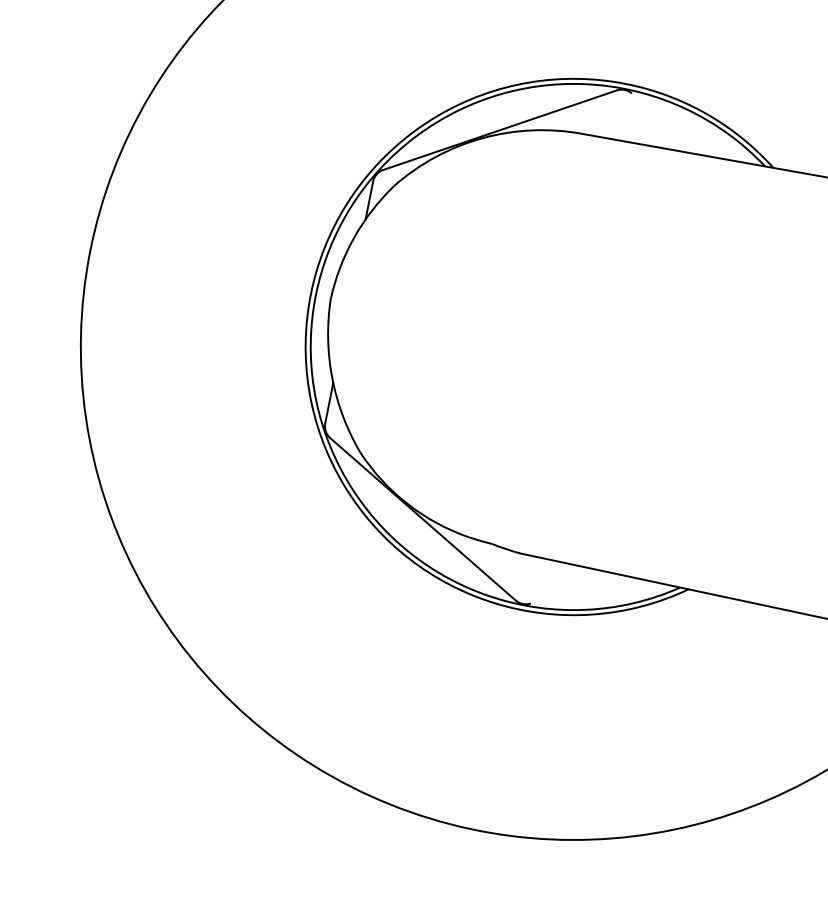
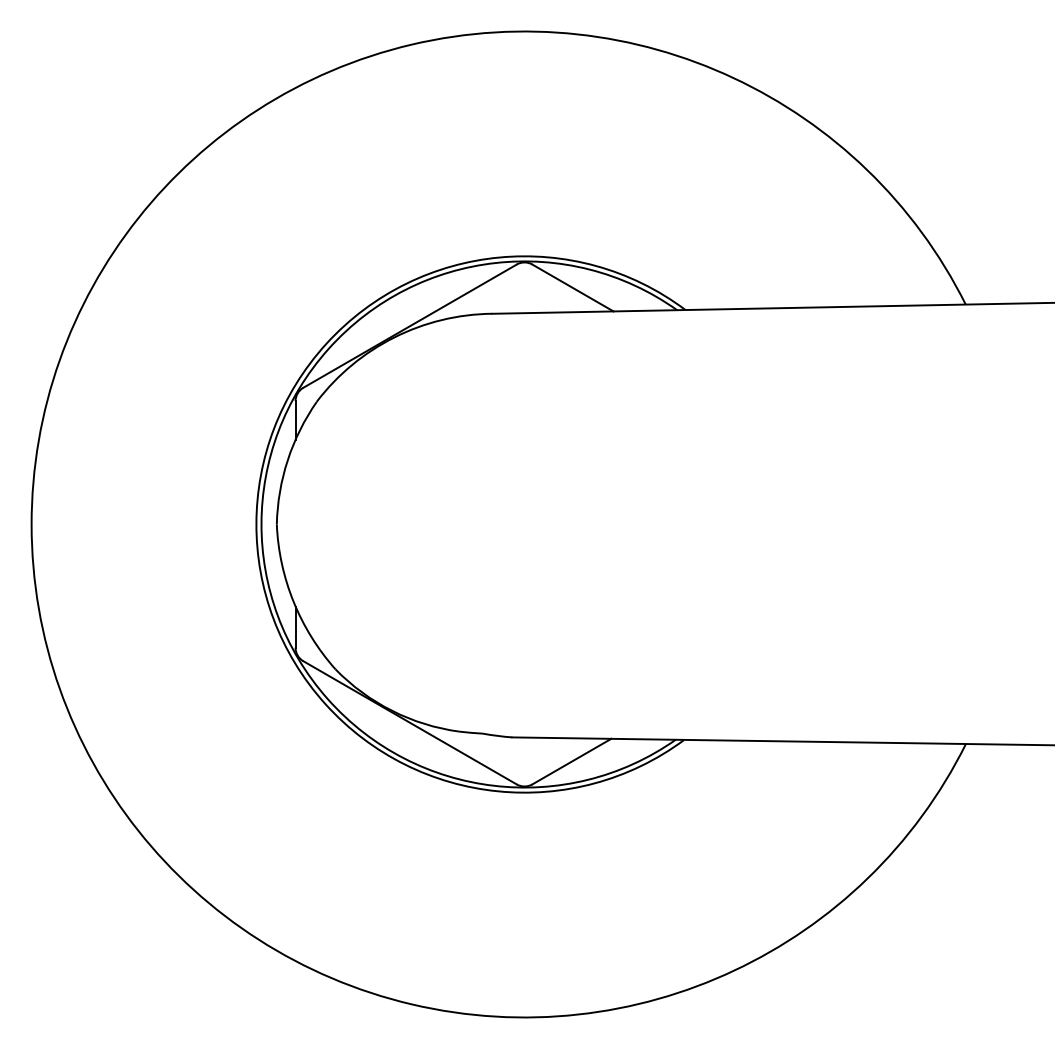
line: (666, 123) -> (572, 287), added
line: (573, 588) -> (571, 761), added

